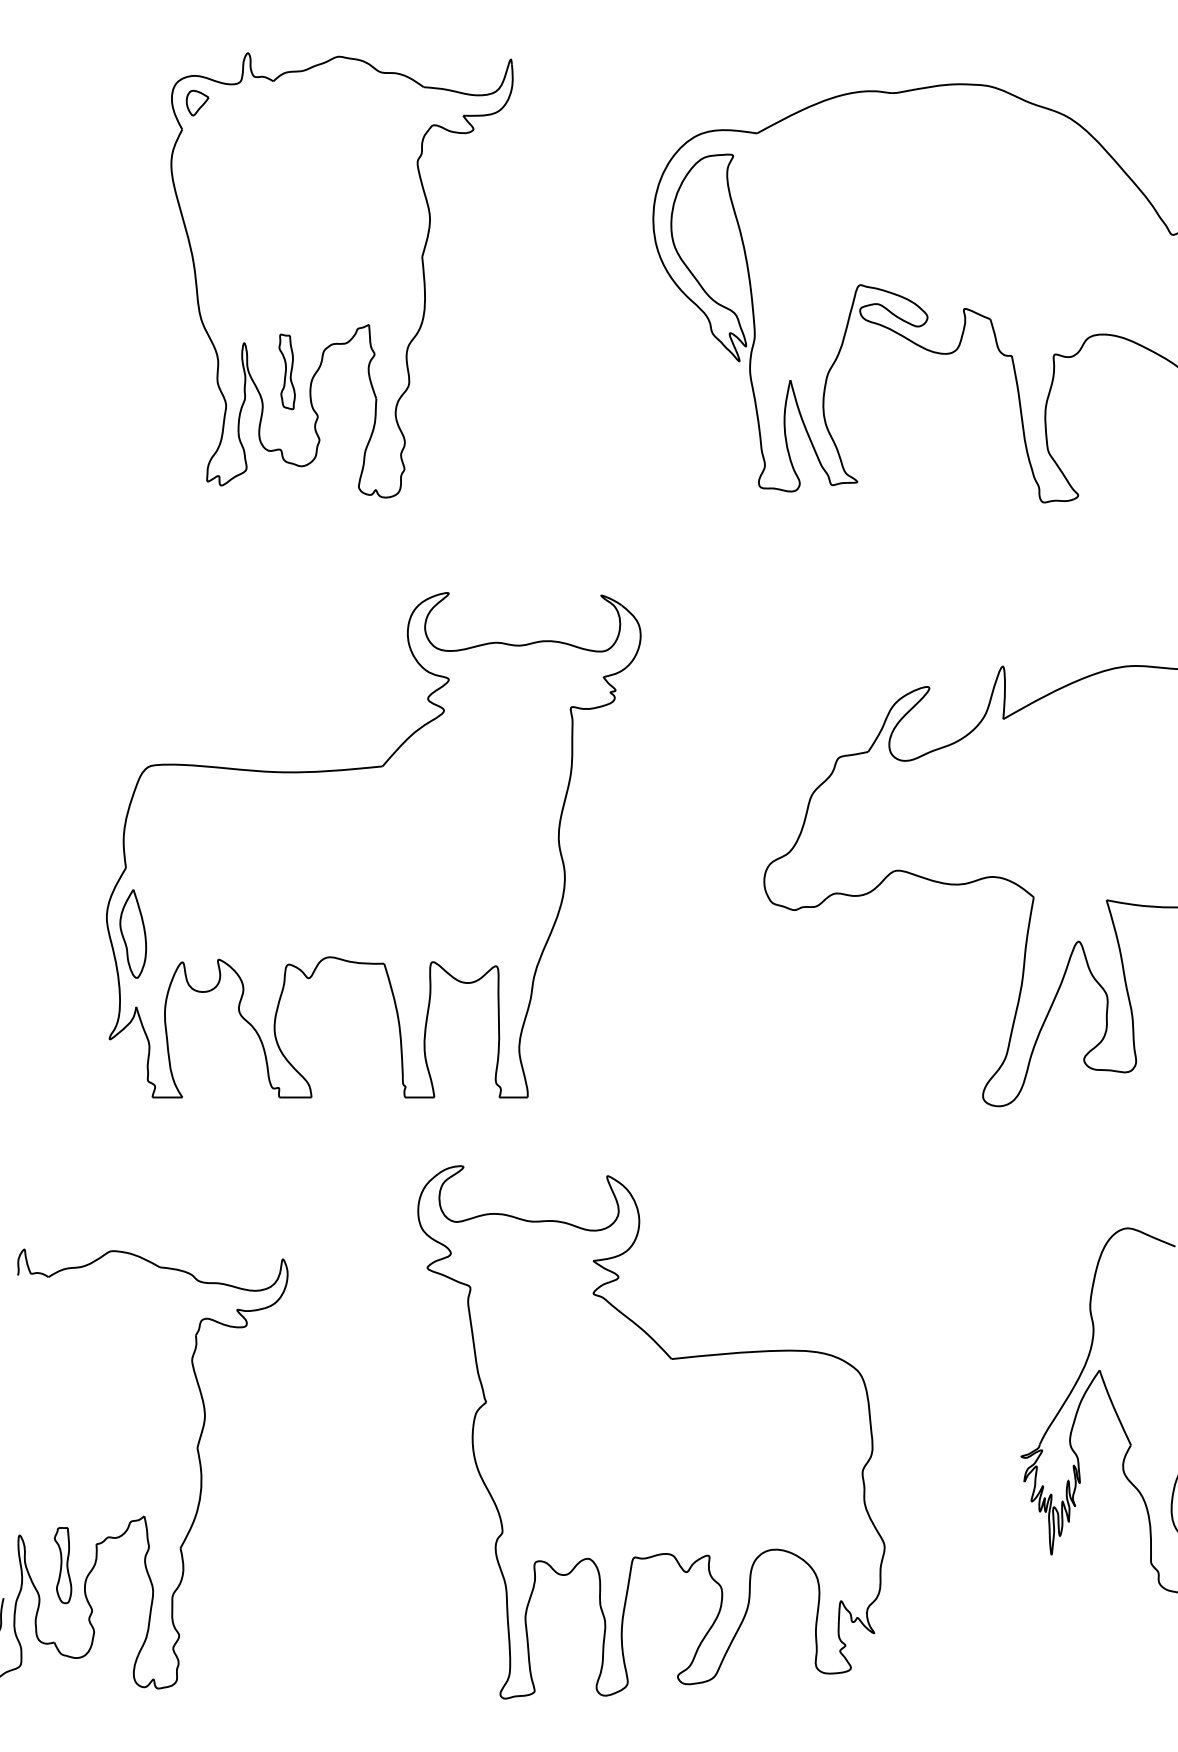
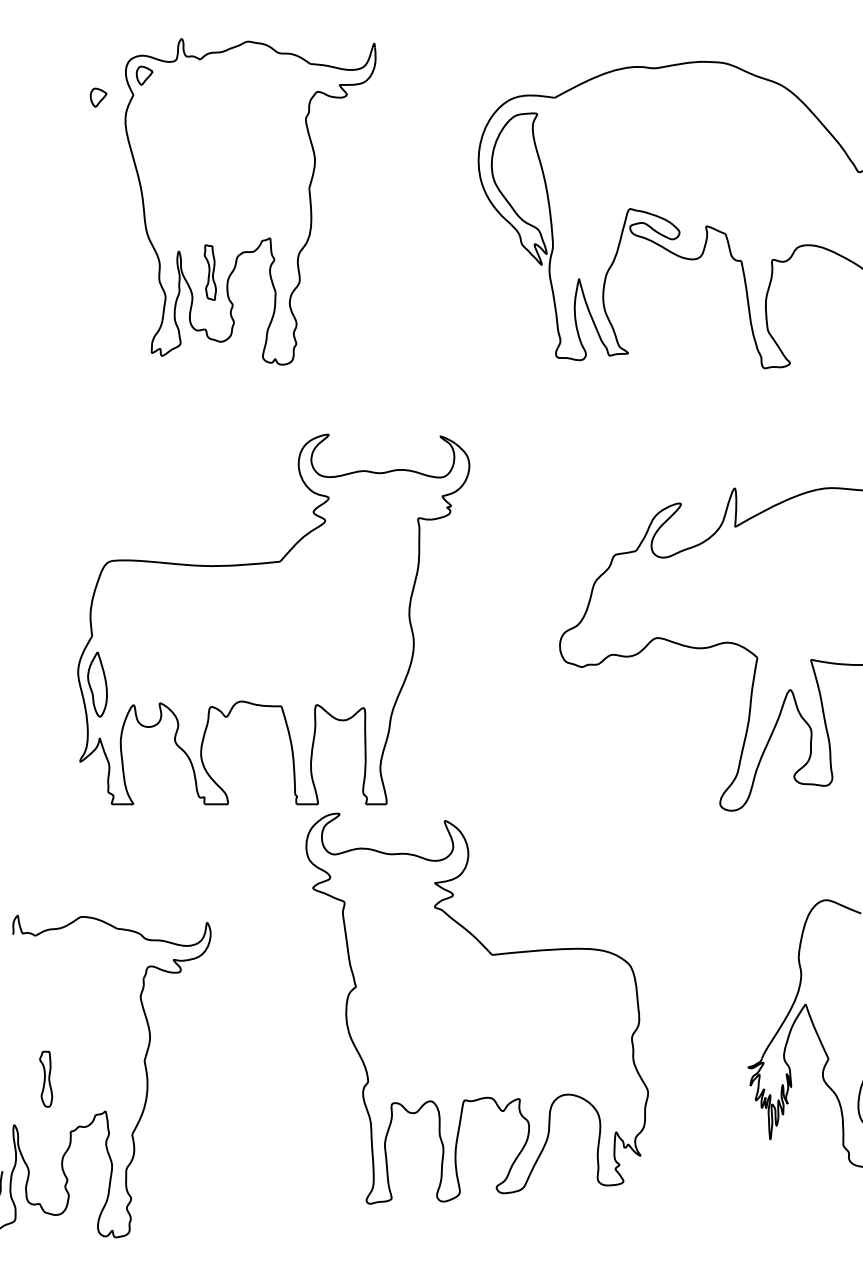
part: (134, 132) -> (98, 97), added
part: (650, 1432) -> (476, 1008), moved
part: (63, 1564) -> (46, 1078), moved

